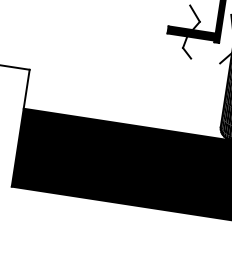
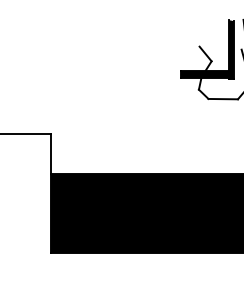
line: (204, 60) -> (222, 98), added

